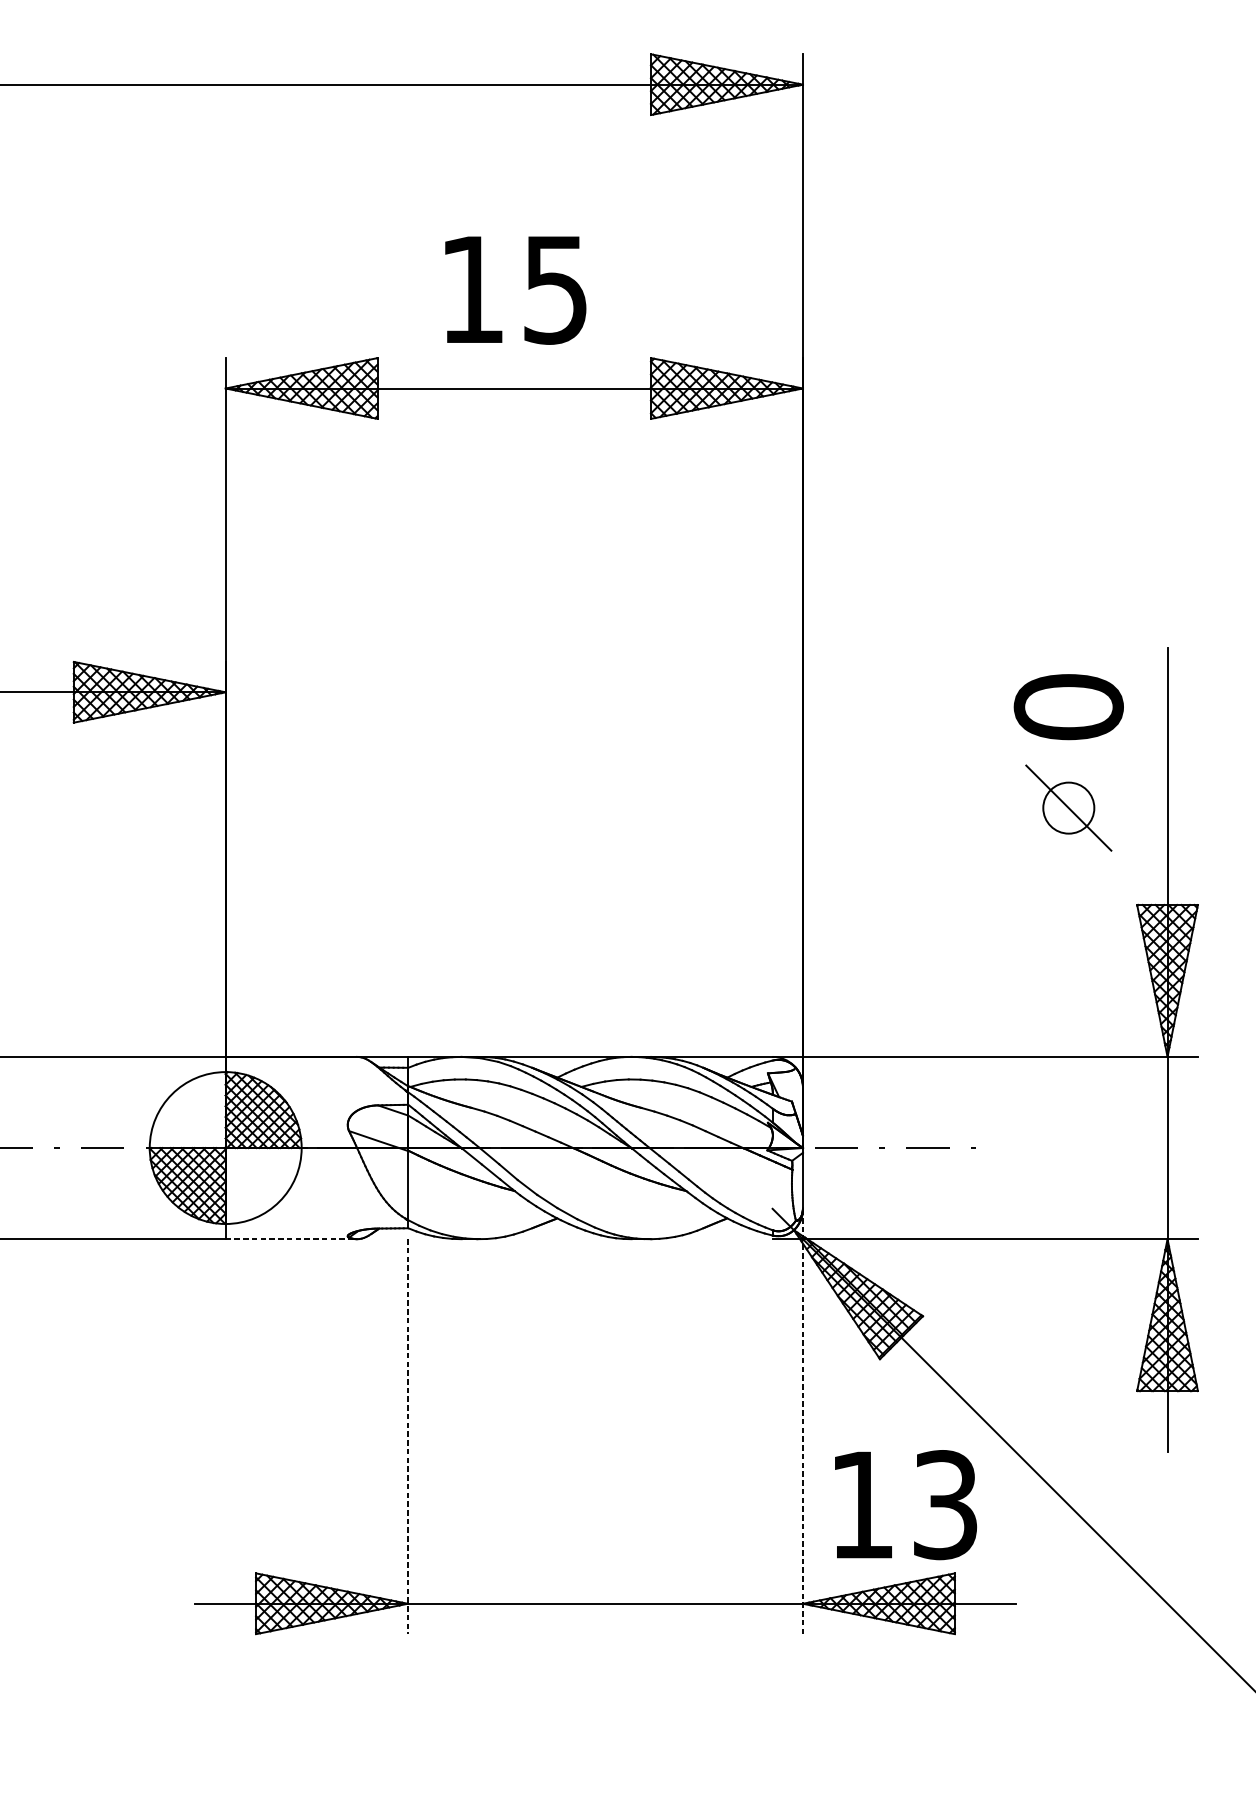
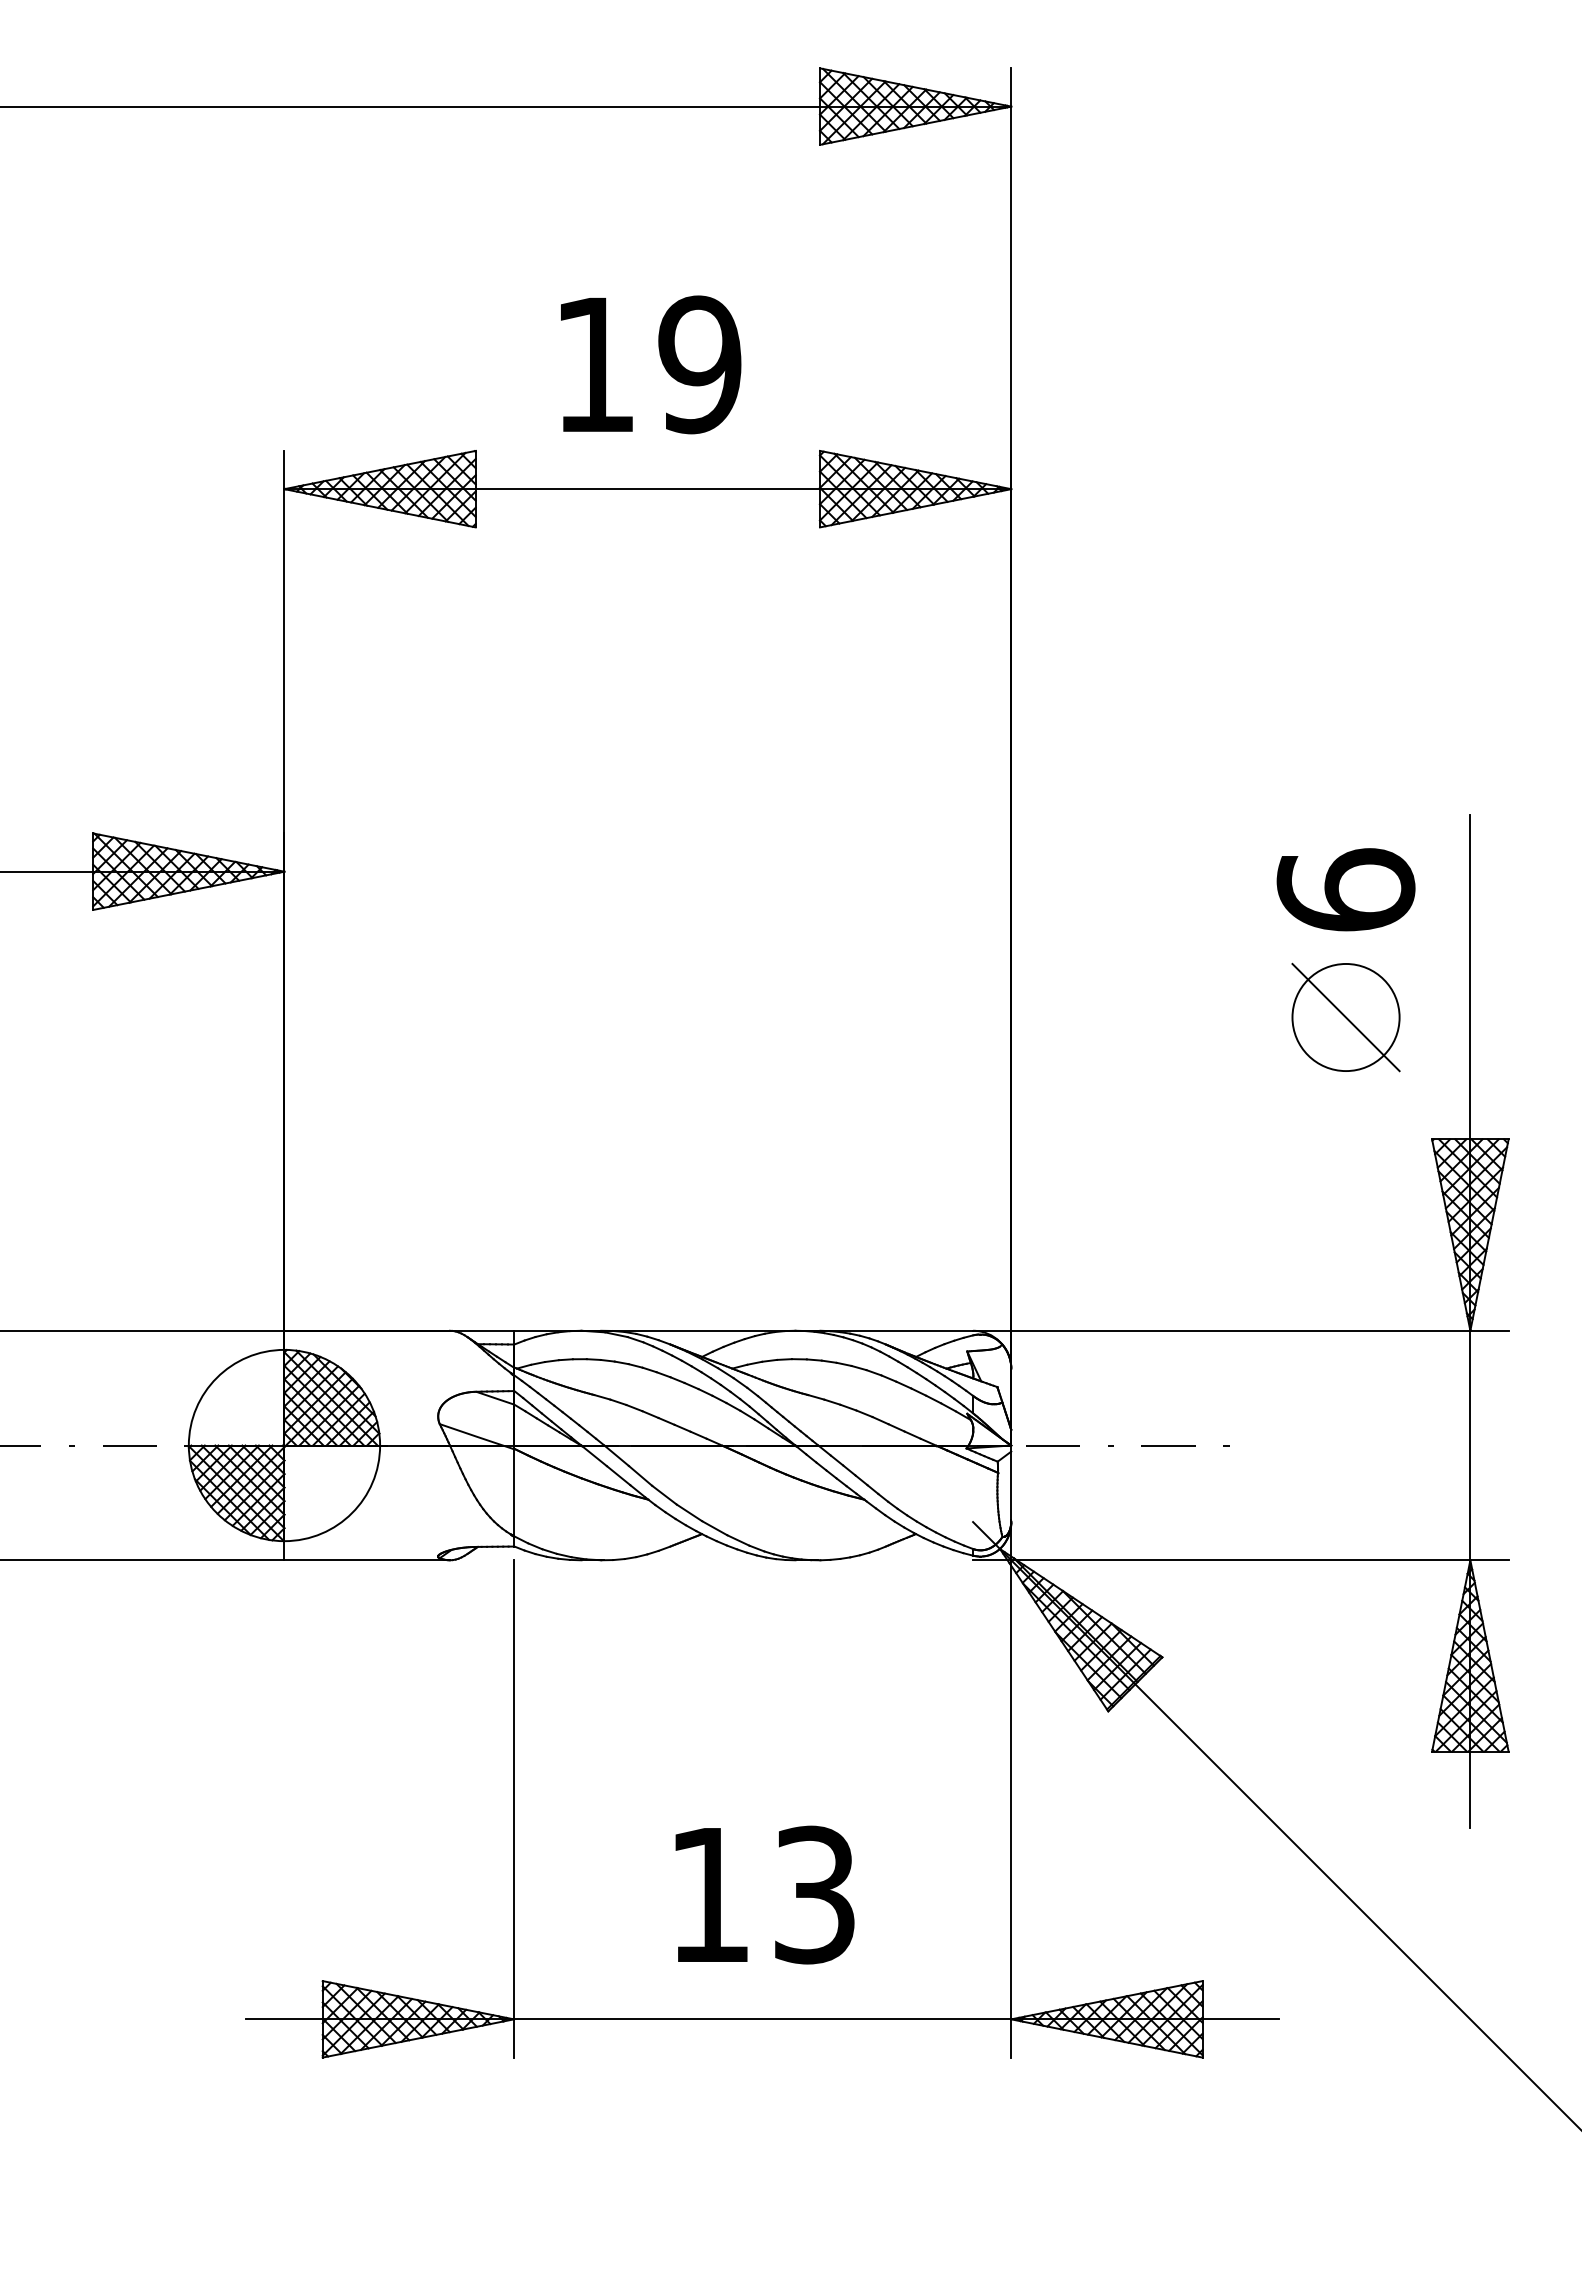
text: (555, 289) -> (699, 364), 15 -> 19
text: (1068, 706) -> (1345, 889), 0 -> 6
circle: (1068, 808) -> (1345, 1017), size x1.67
line: (291, 1239) -> (367, 1560), dashed -> solid
line: (803, 1421) -> (1011, 1789), dashed -> solid
line: (408, 1436) -> (514, 1808), dashed -> solid
text: (905, 1504) -> (764, 1894), moved

